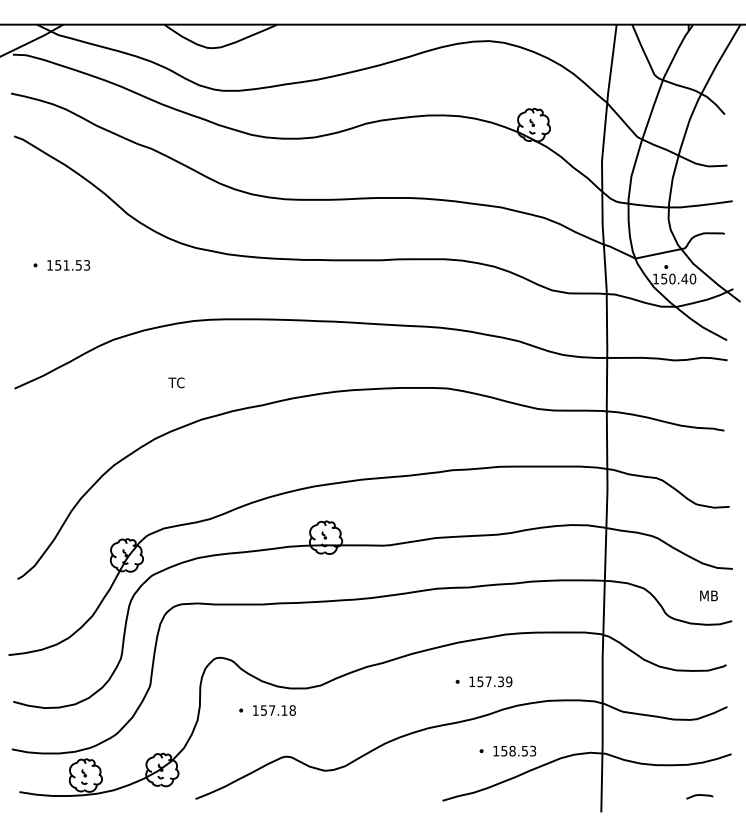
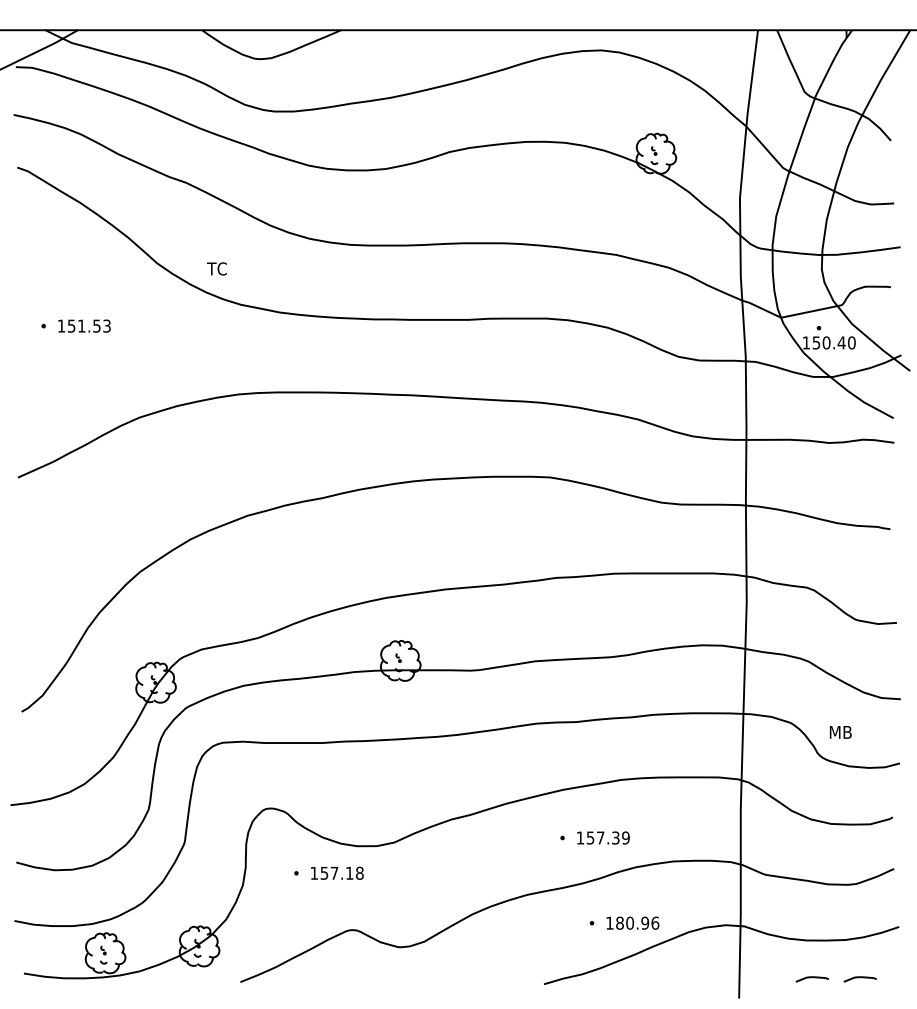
text: (176, 382) -> (216, 268), moved
text: (708, 595) -> (840, 731), moved
text: (518, 750) -> (637, 922), 158.53 -> 180.96
curve: (660, 795) -> (811, 977), added

